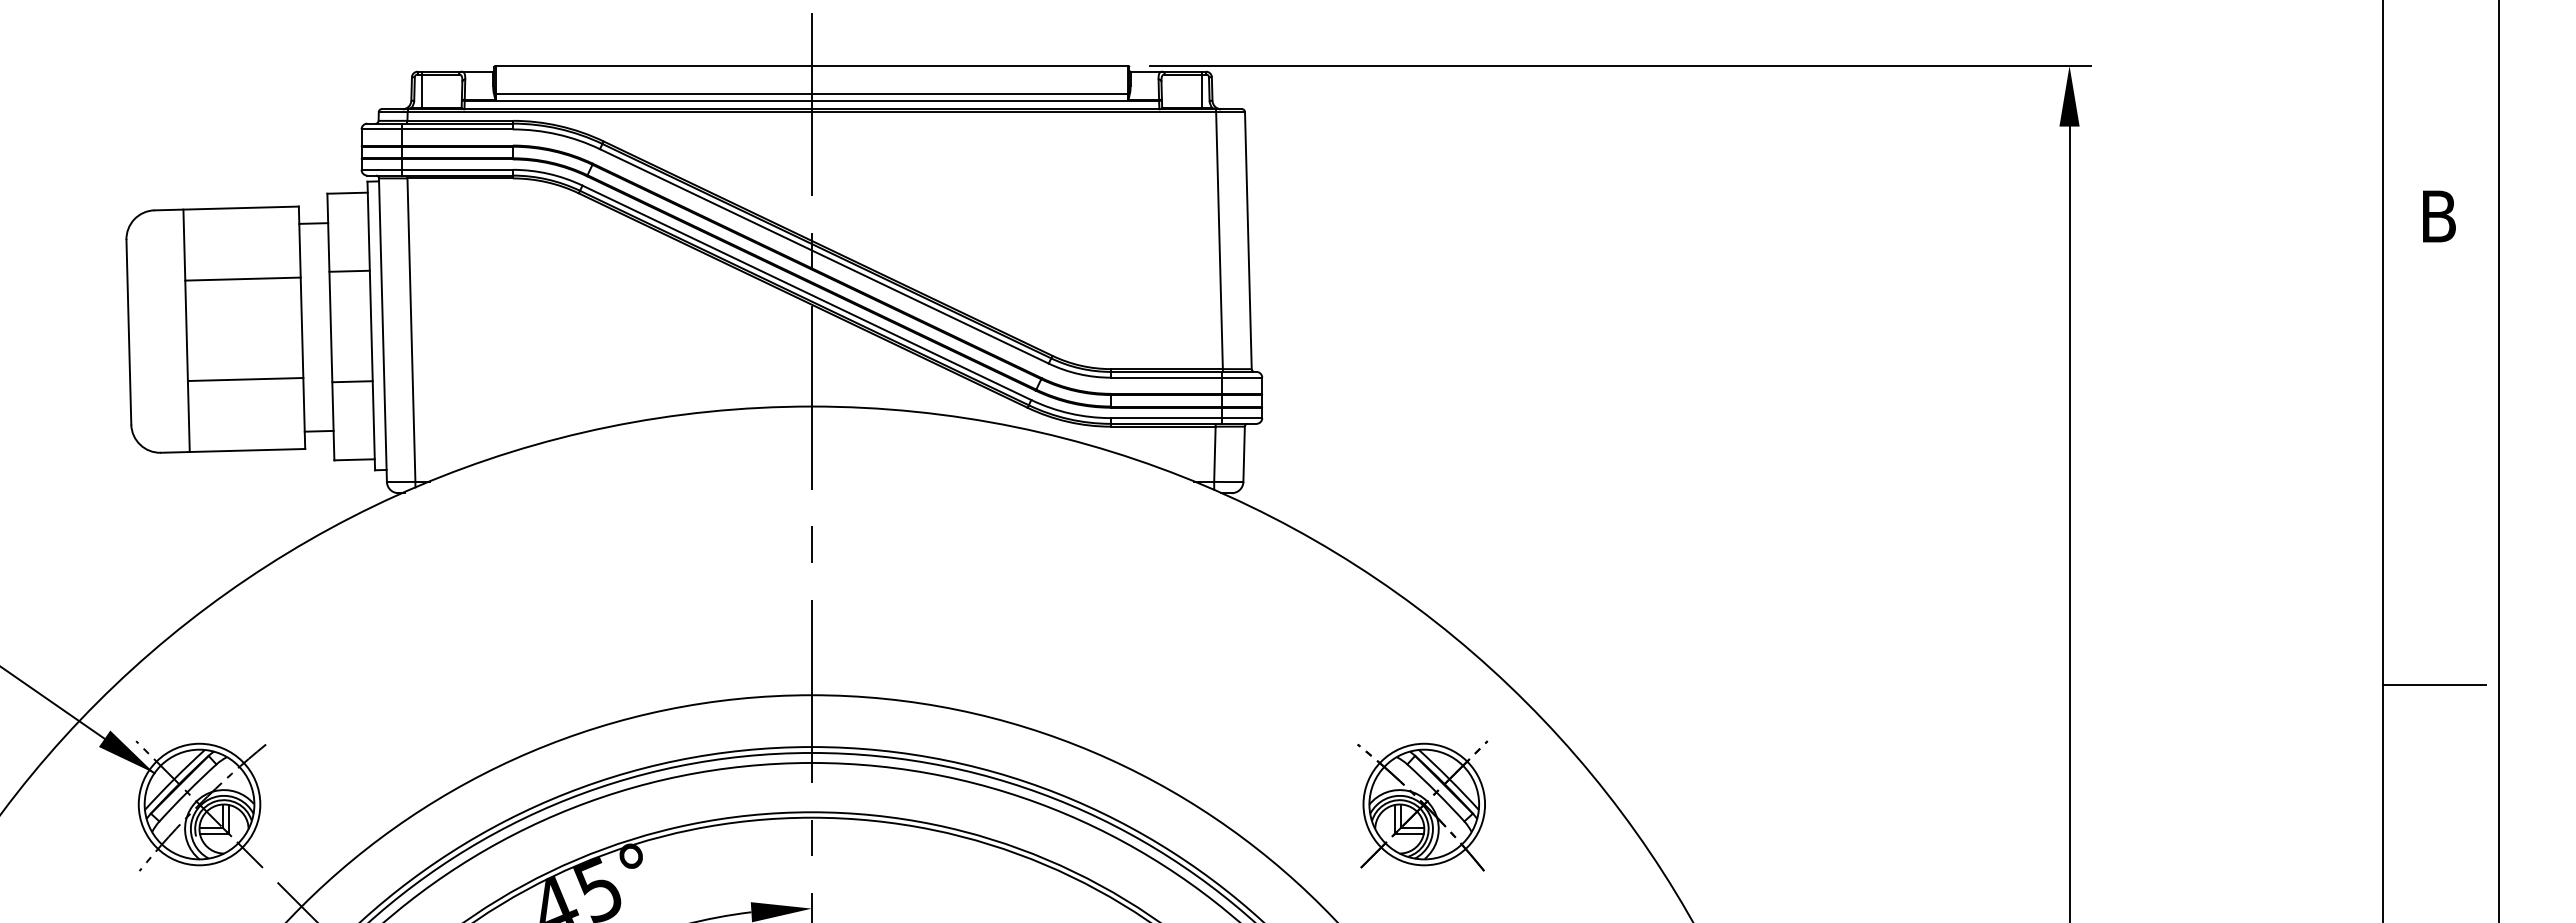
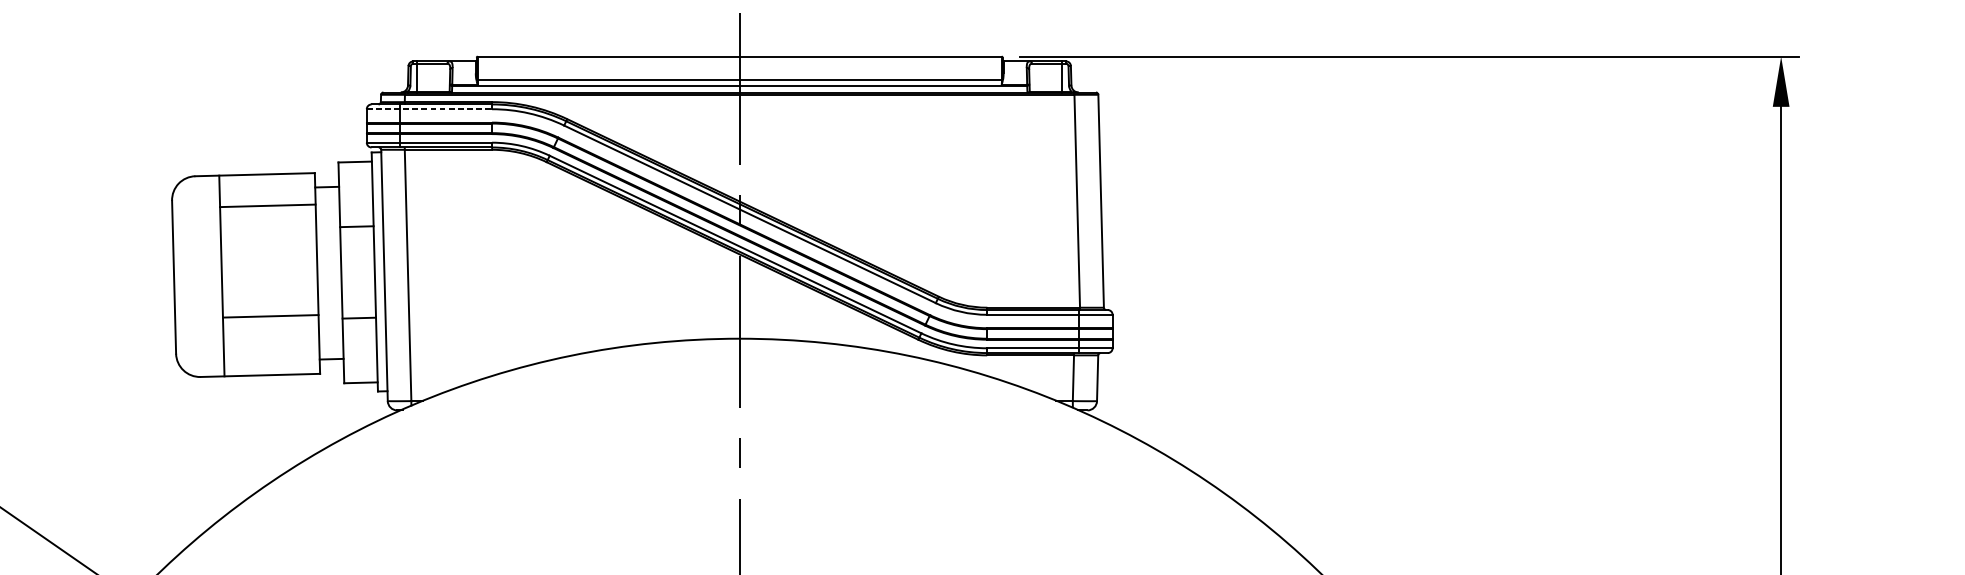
line: (437, 129) -> (429, 109), solid -> dashed
line: (242, 278) -> (267, 205), moved

